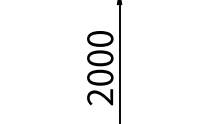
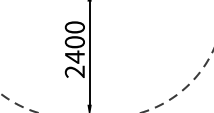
text: (99, 77) -> (74, 56), 2000 -> 2400

